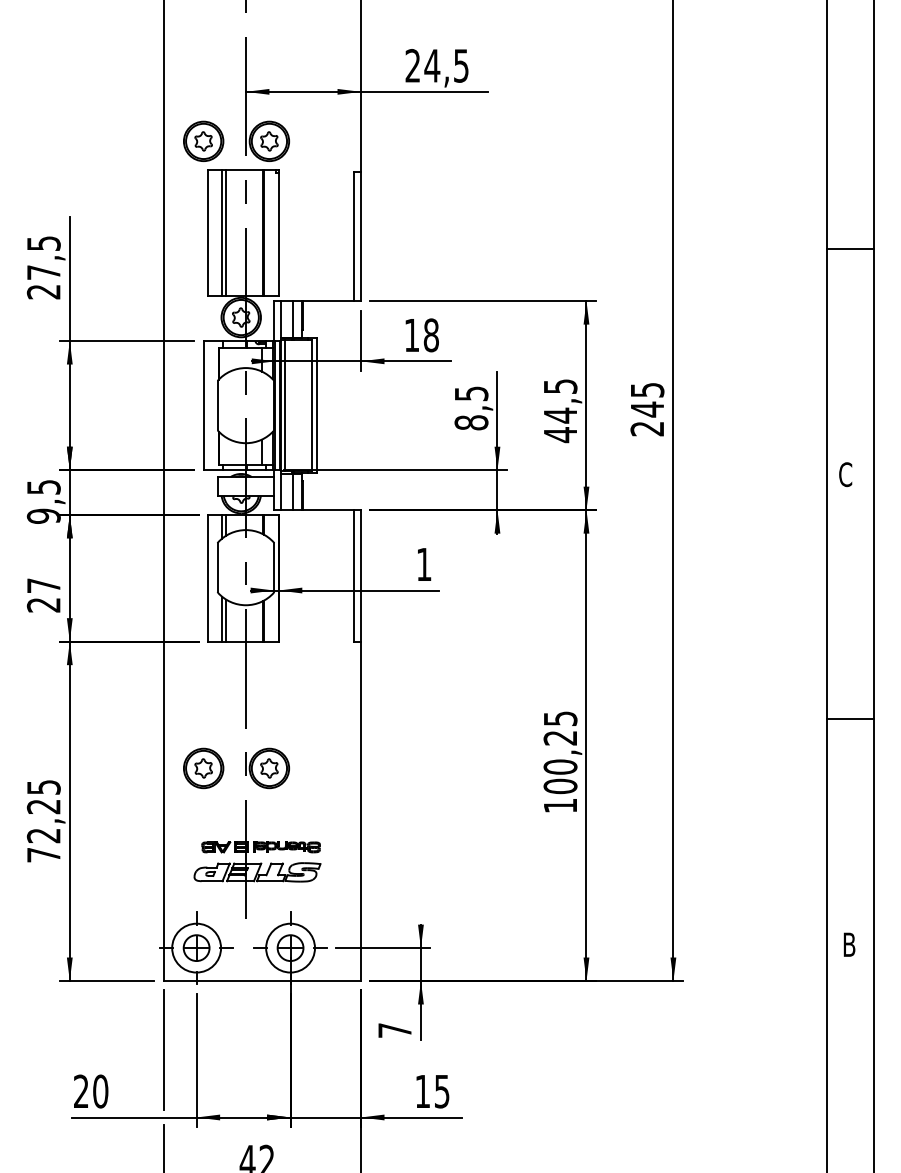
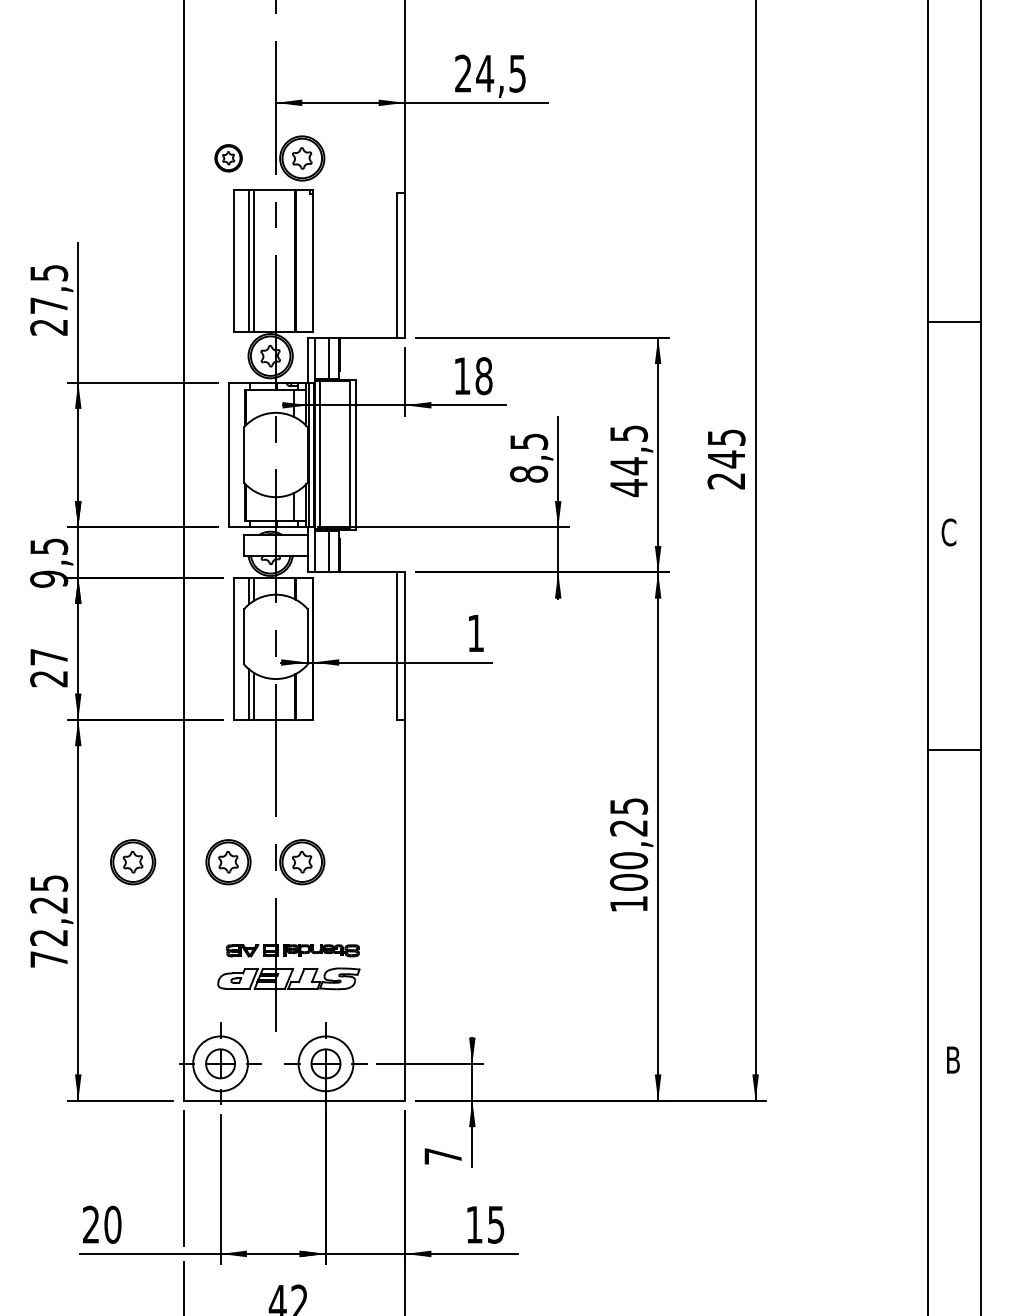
part: (203, 140) -> (228, 157), size x0.6
line: (850, 249) -> (954, 322), moved
line: (850, 719) -> (954, 750), moved
part: (118, 768) -> (132, 862), added

